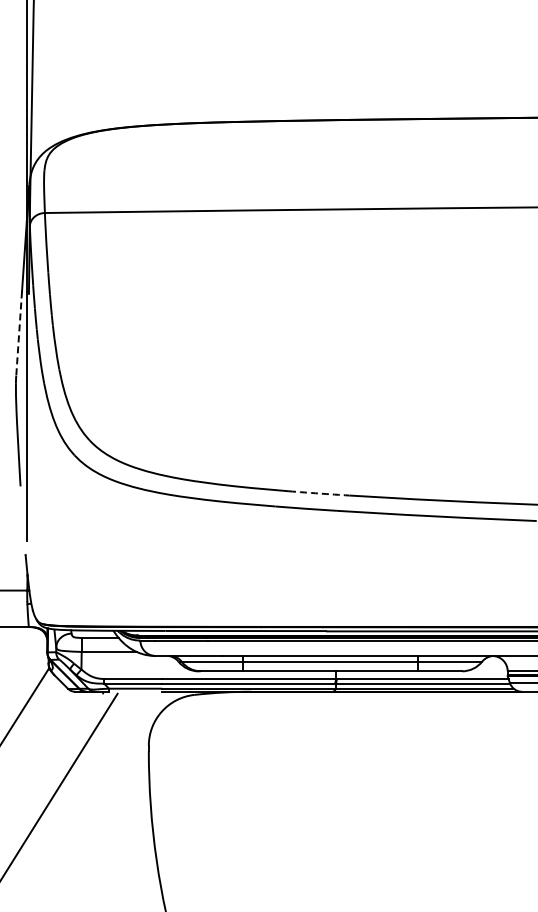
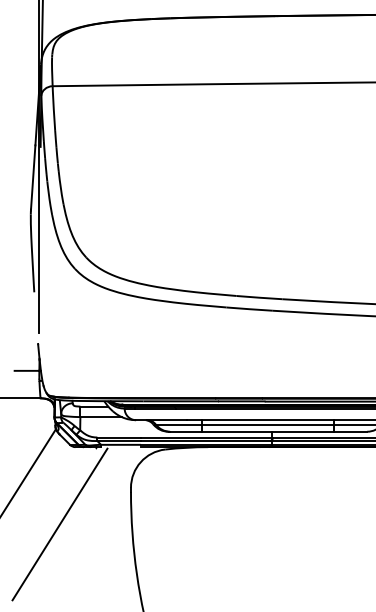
line: (19, 334) -> (33, 177), dashed -> solid
arc: (319, 493) -> (259, 297), dashed -> solid

